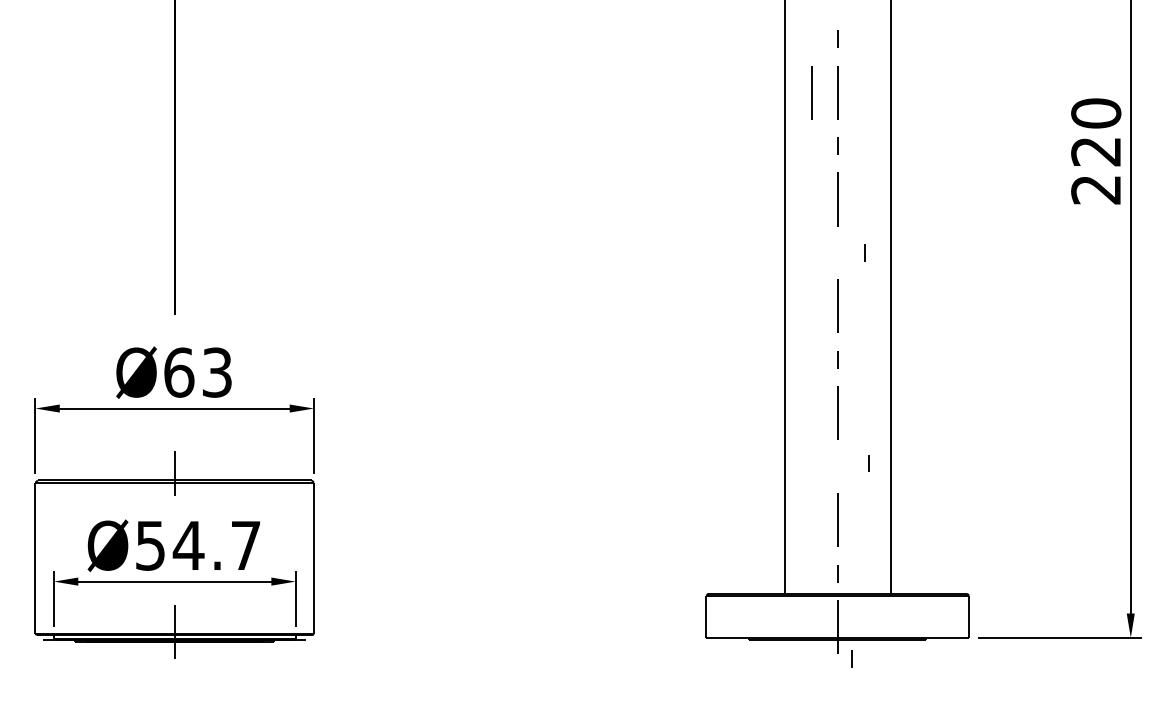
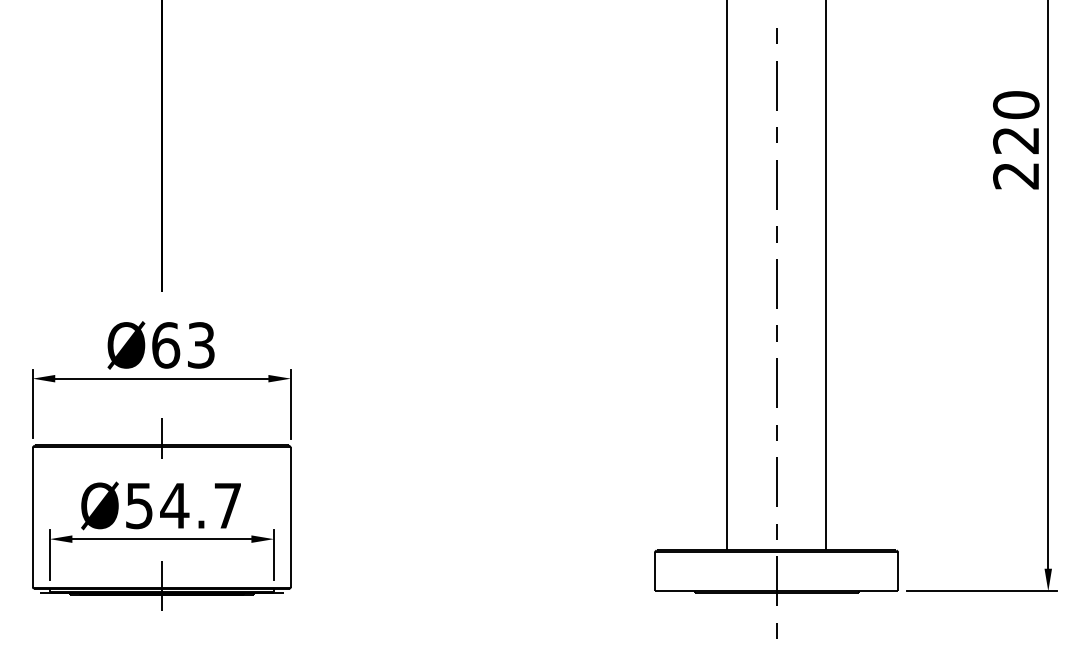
line: (811, 92) -> (752, 85), removed
line: (864, 253) -> (776, 234), moved
line: (868, 463) -> (776, 432), moved
line: (851, 658) -> (776, 630), moved

